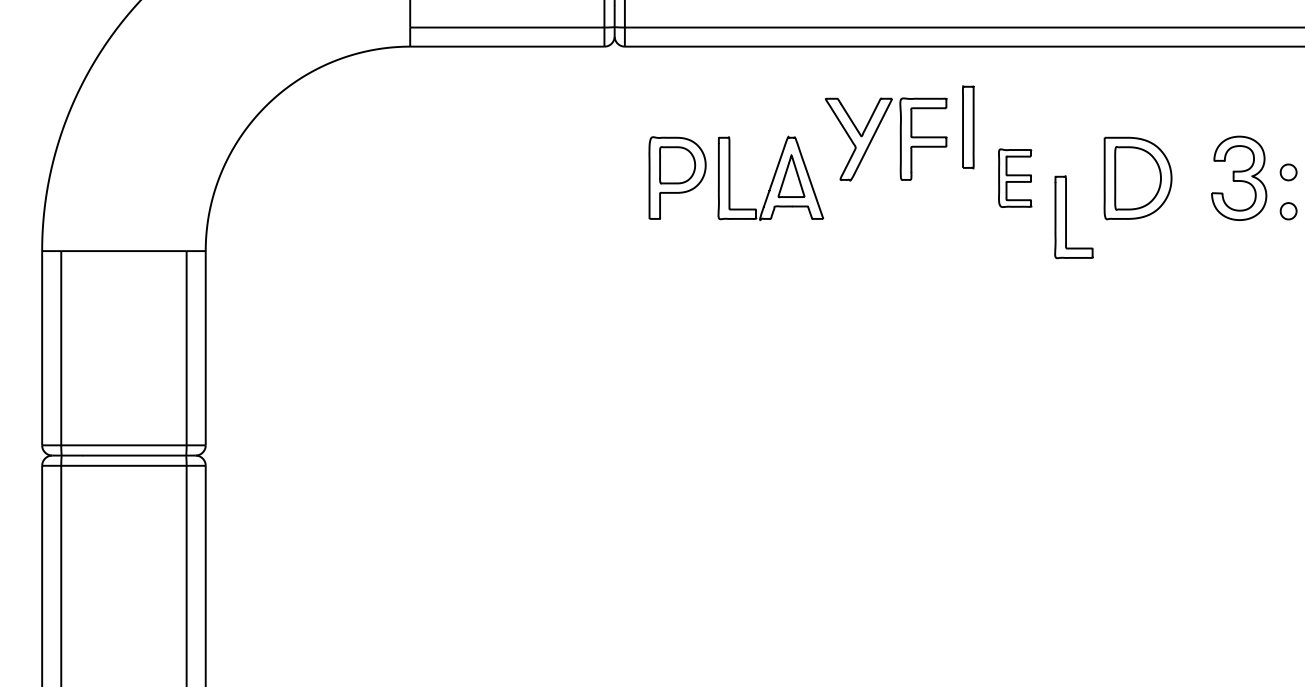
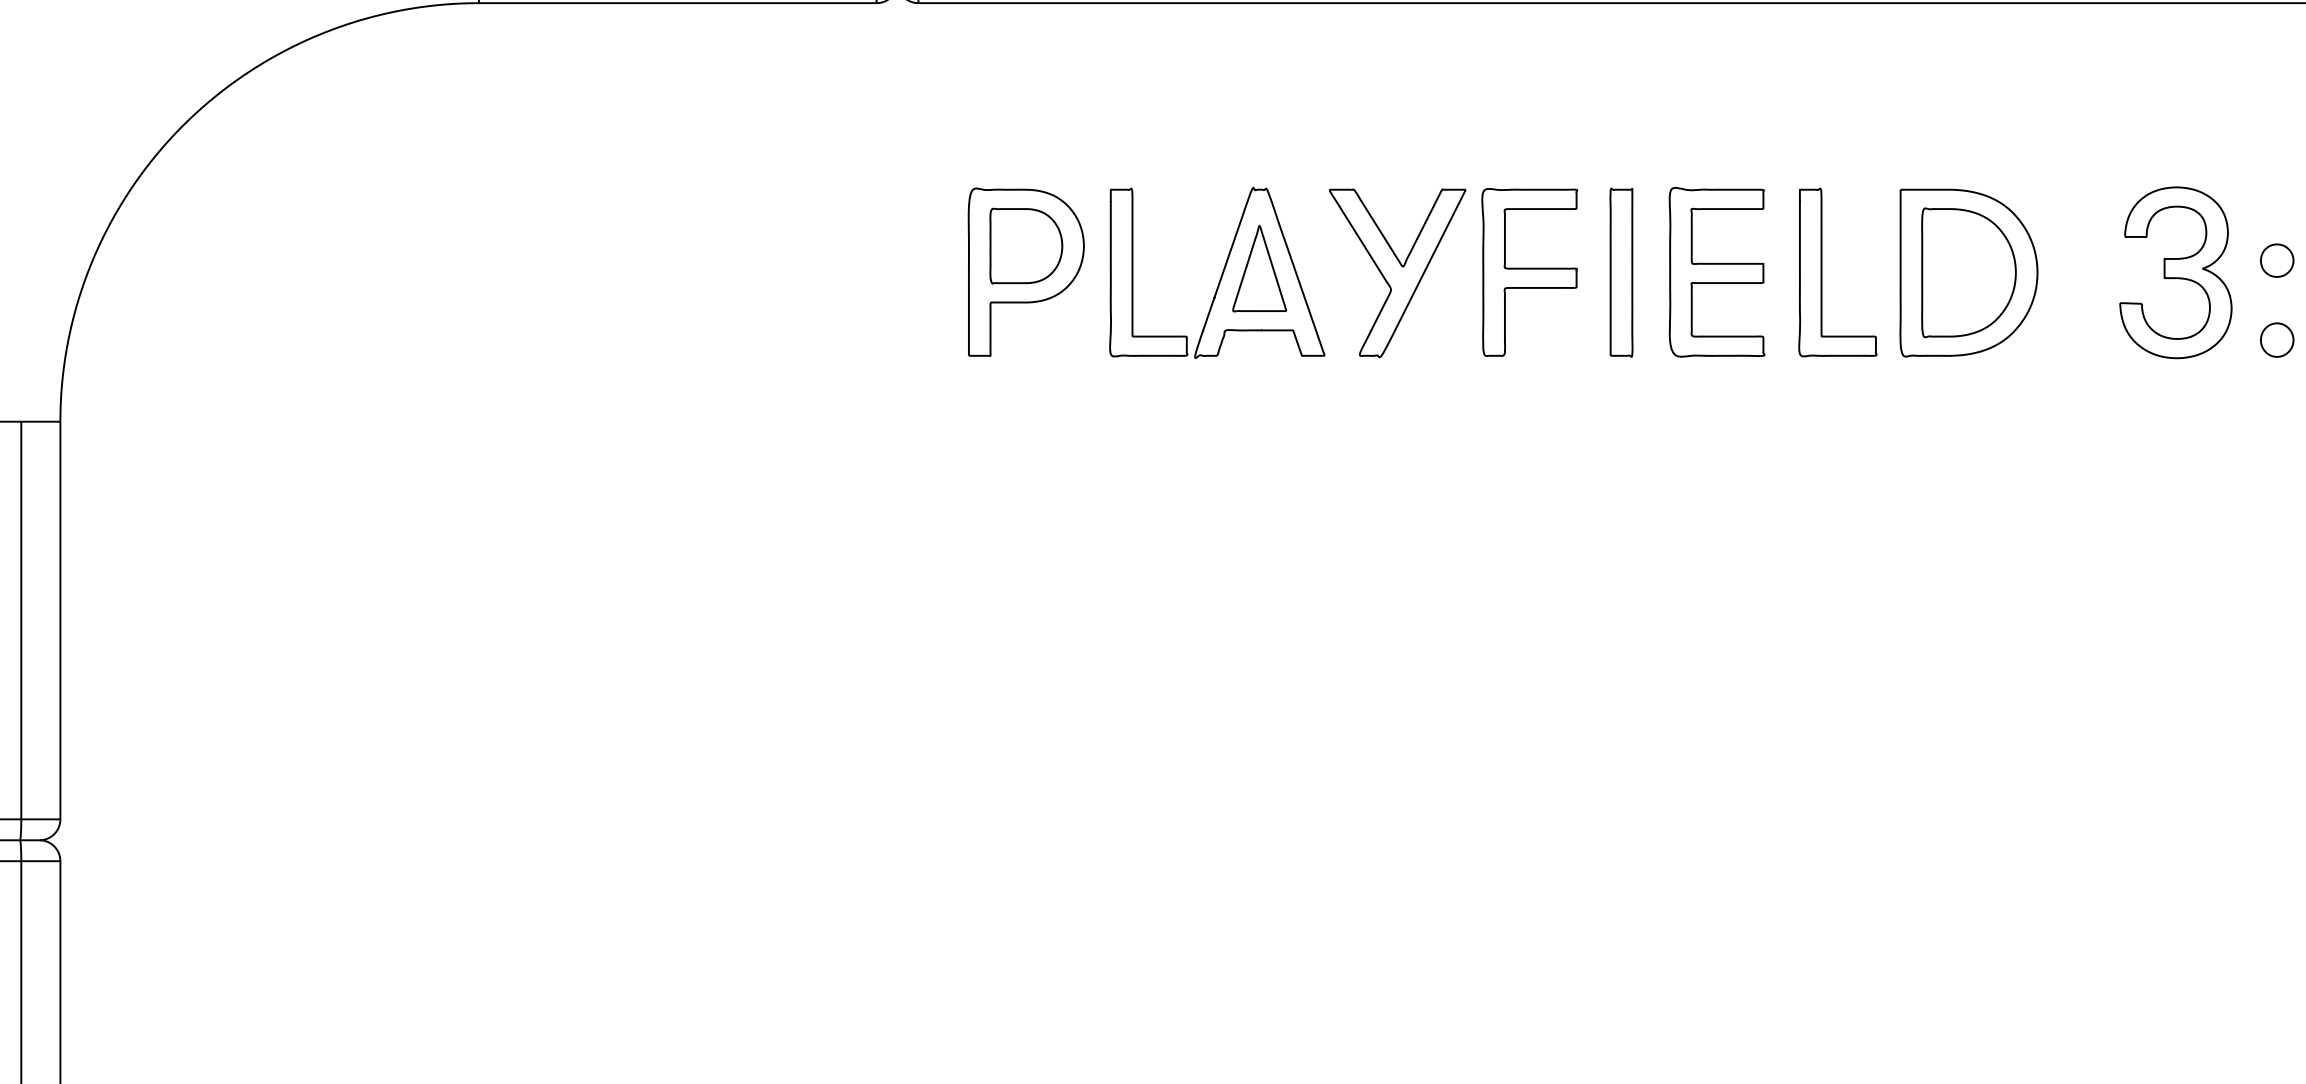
part: (968, 127) -> (1621, 273), moved
part: (875, 134) -> (1431, 262), moved
part: (1015, 178) -> (1718, 273), size x1.43
part: (1066, 217) -> (1822, 273), moved

